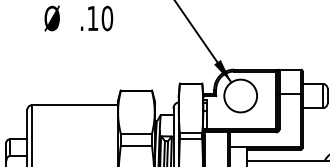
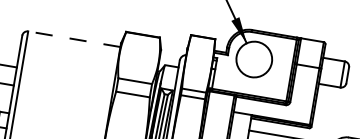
line: (74, 105) -> (73, 39), solid -> dashed

